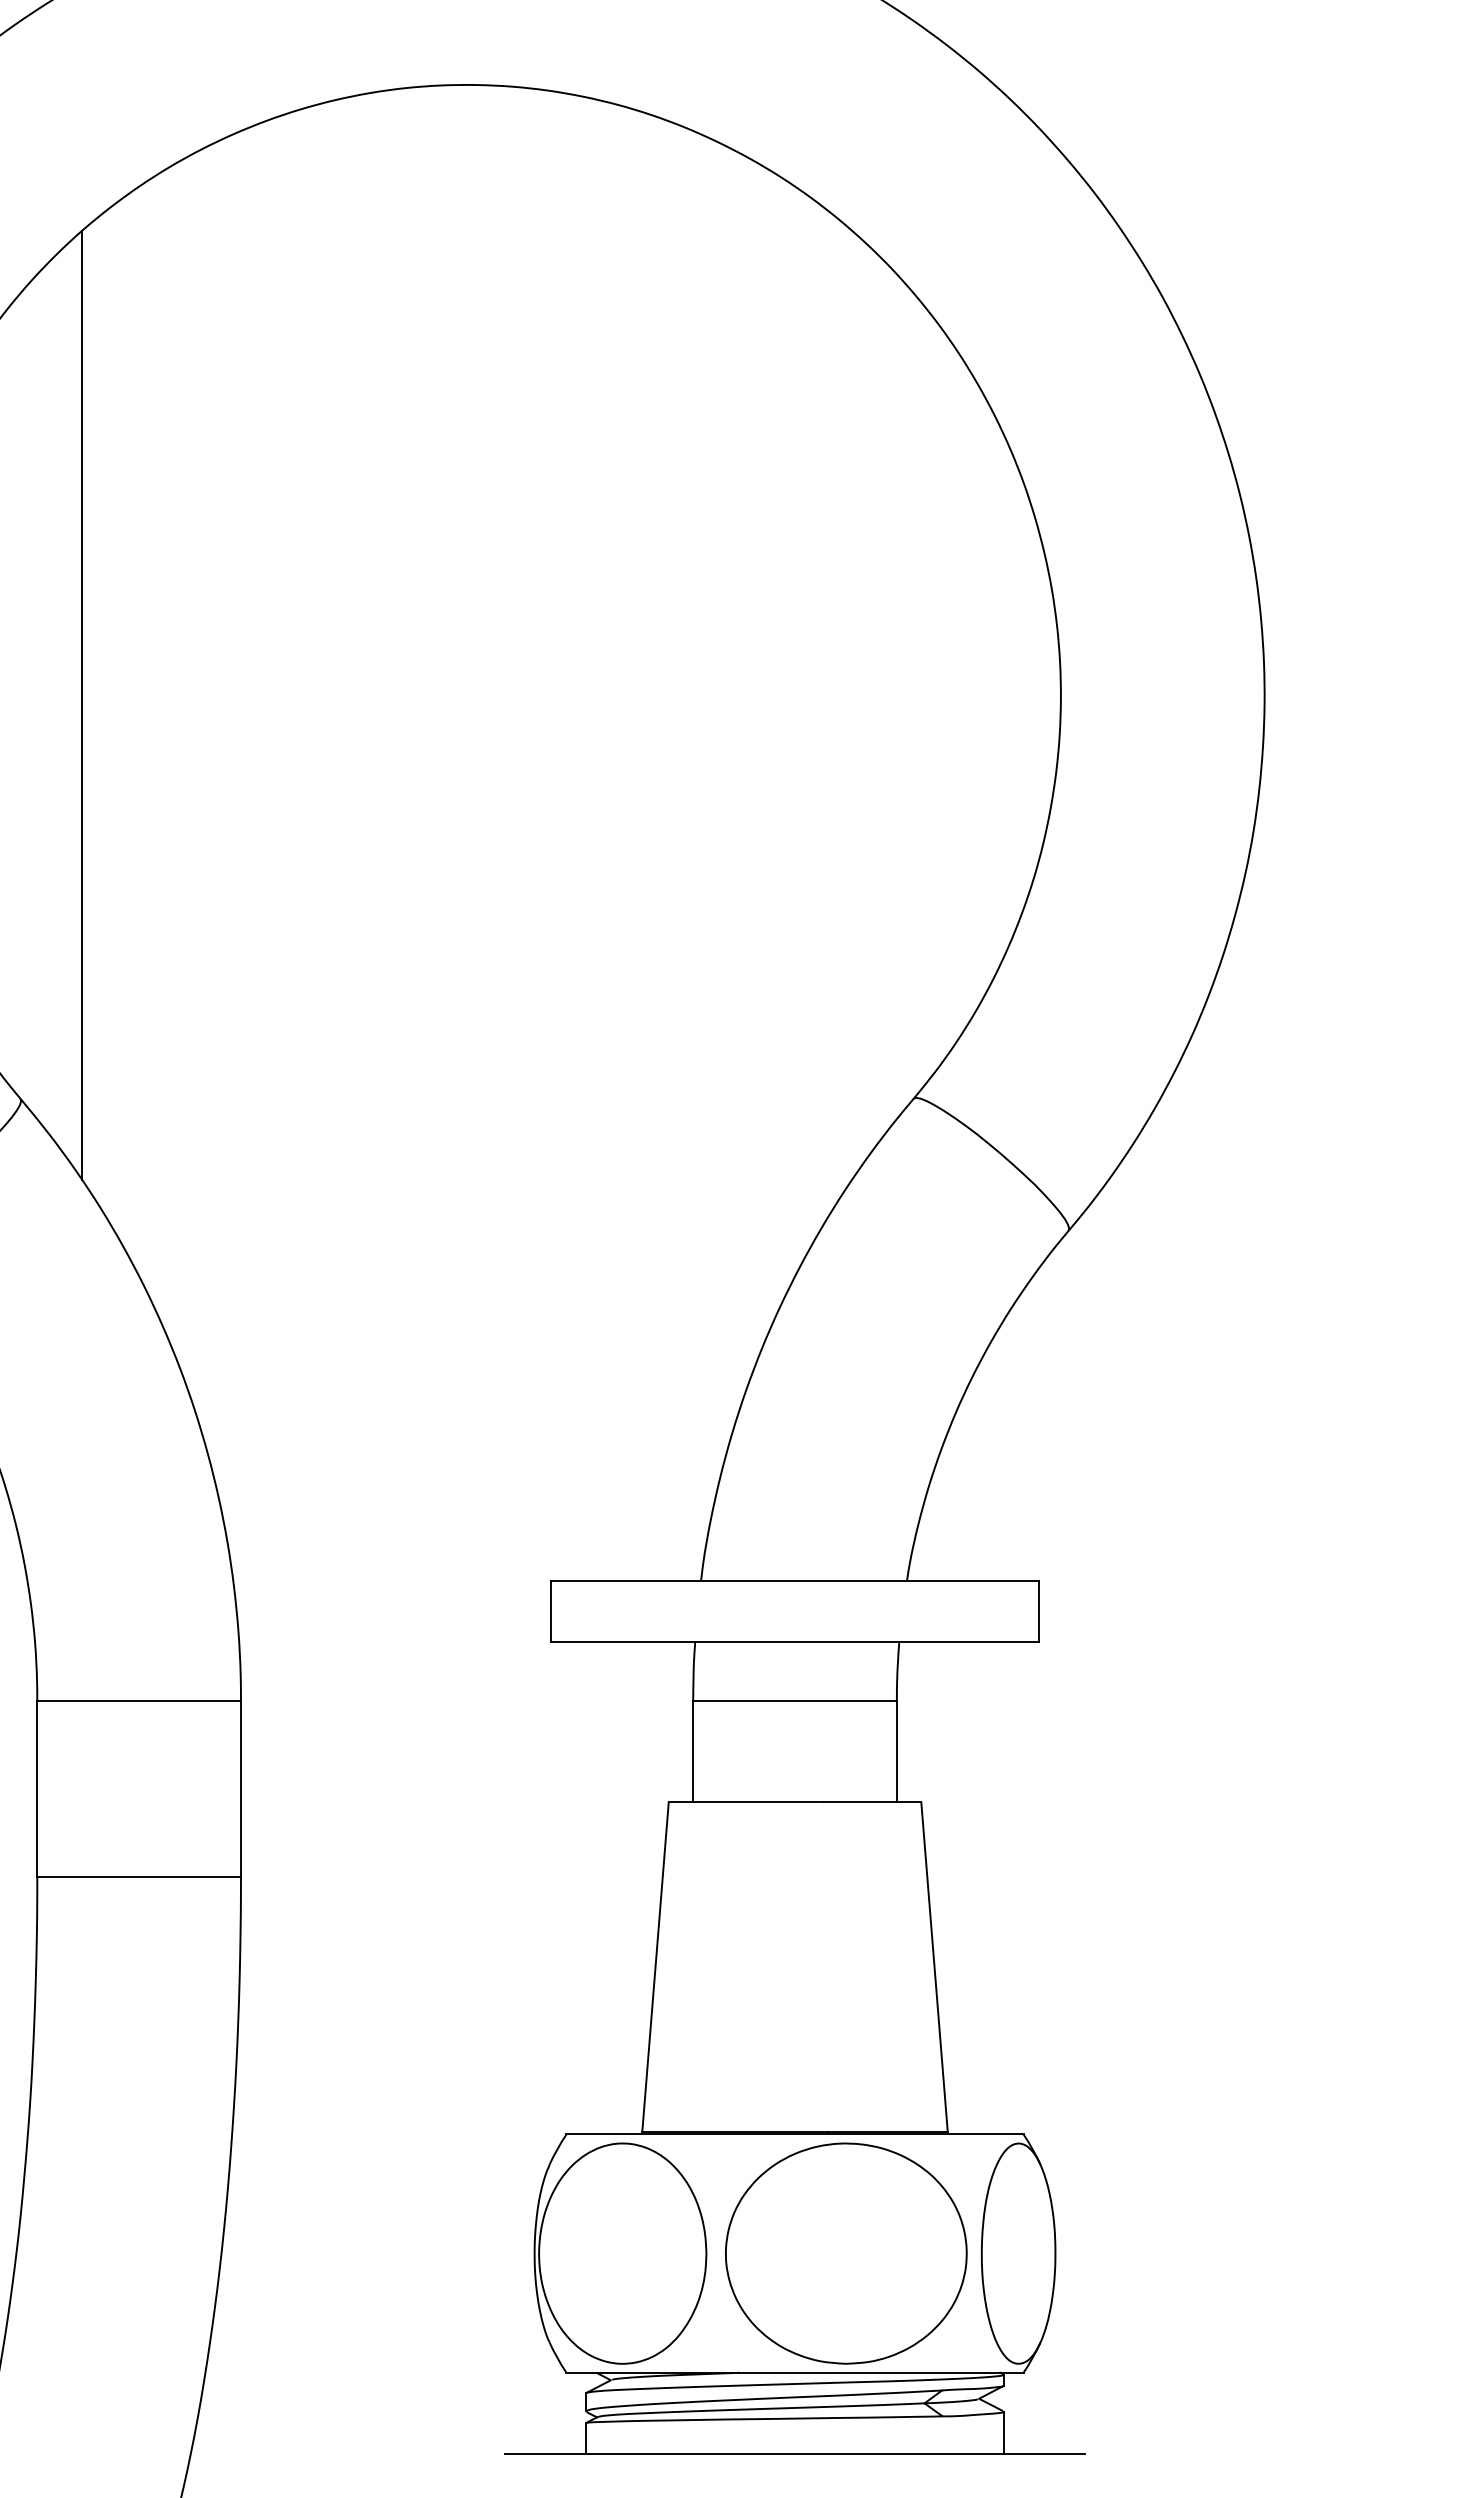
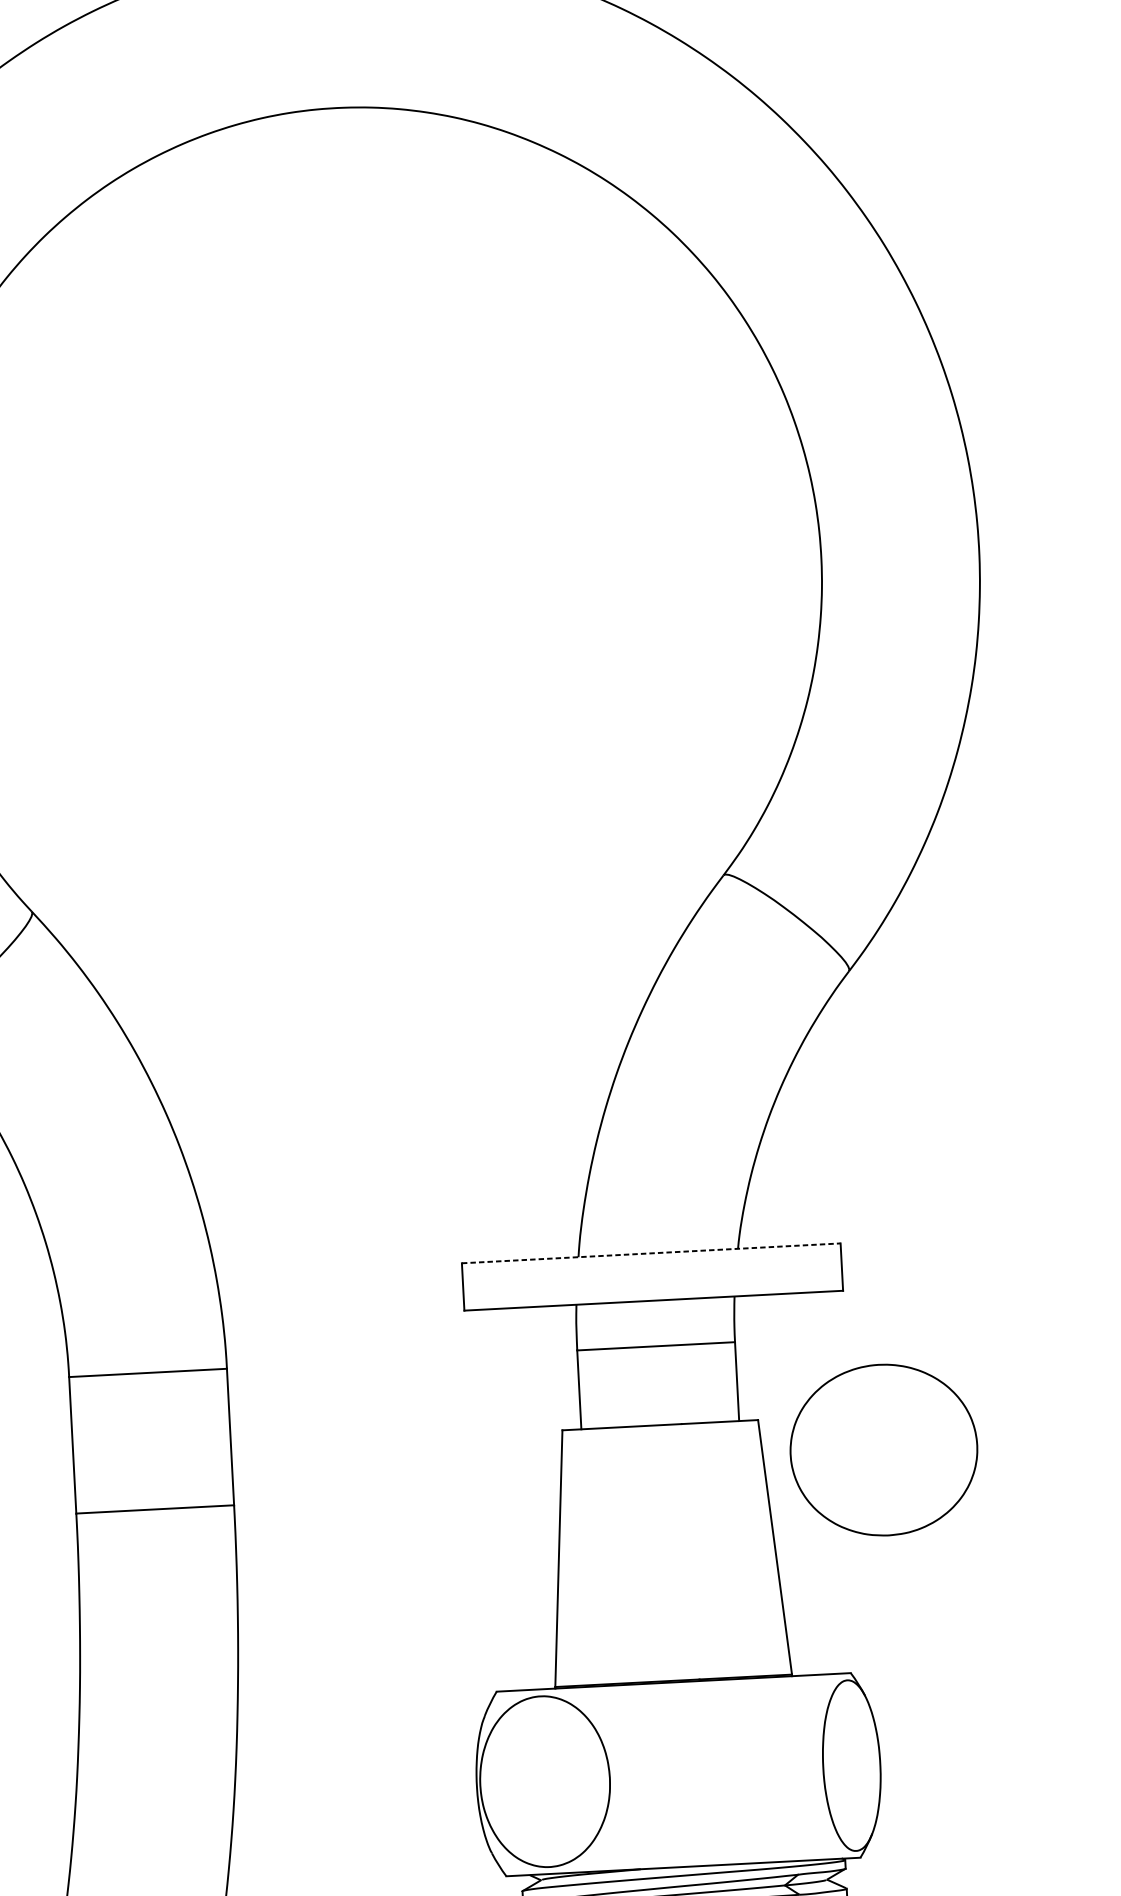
line: (82, 705) -> (63, 604), removed
line: (795, 1580) -> (651, 1253), solid -> dashed
part: (846, 2253) -> (884, 1450), moved

